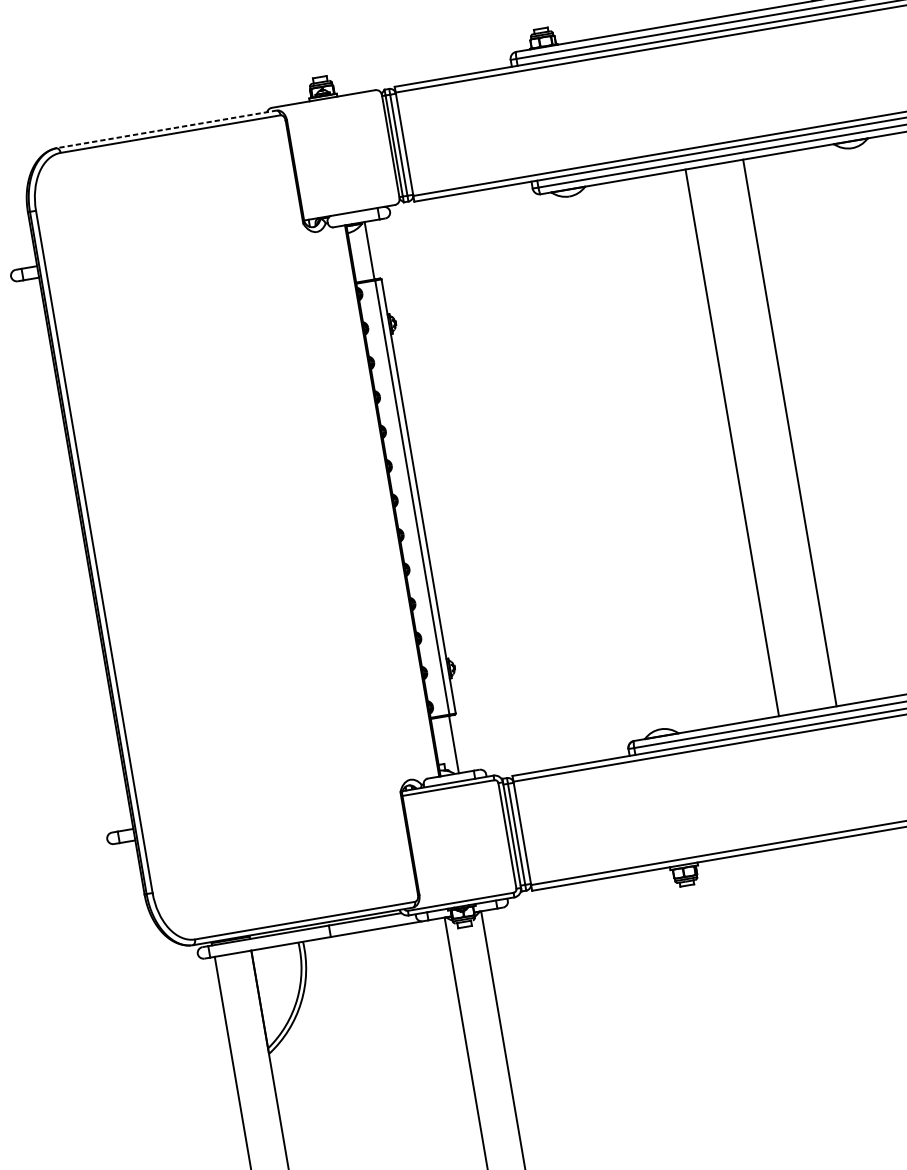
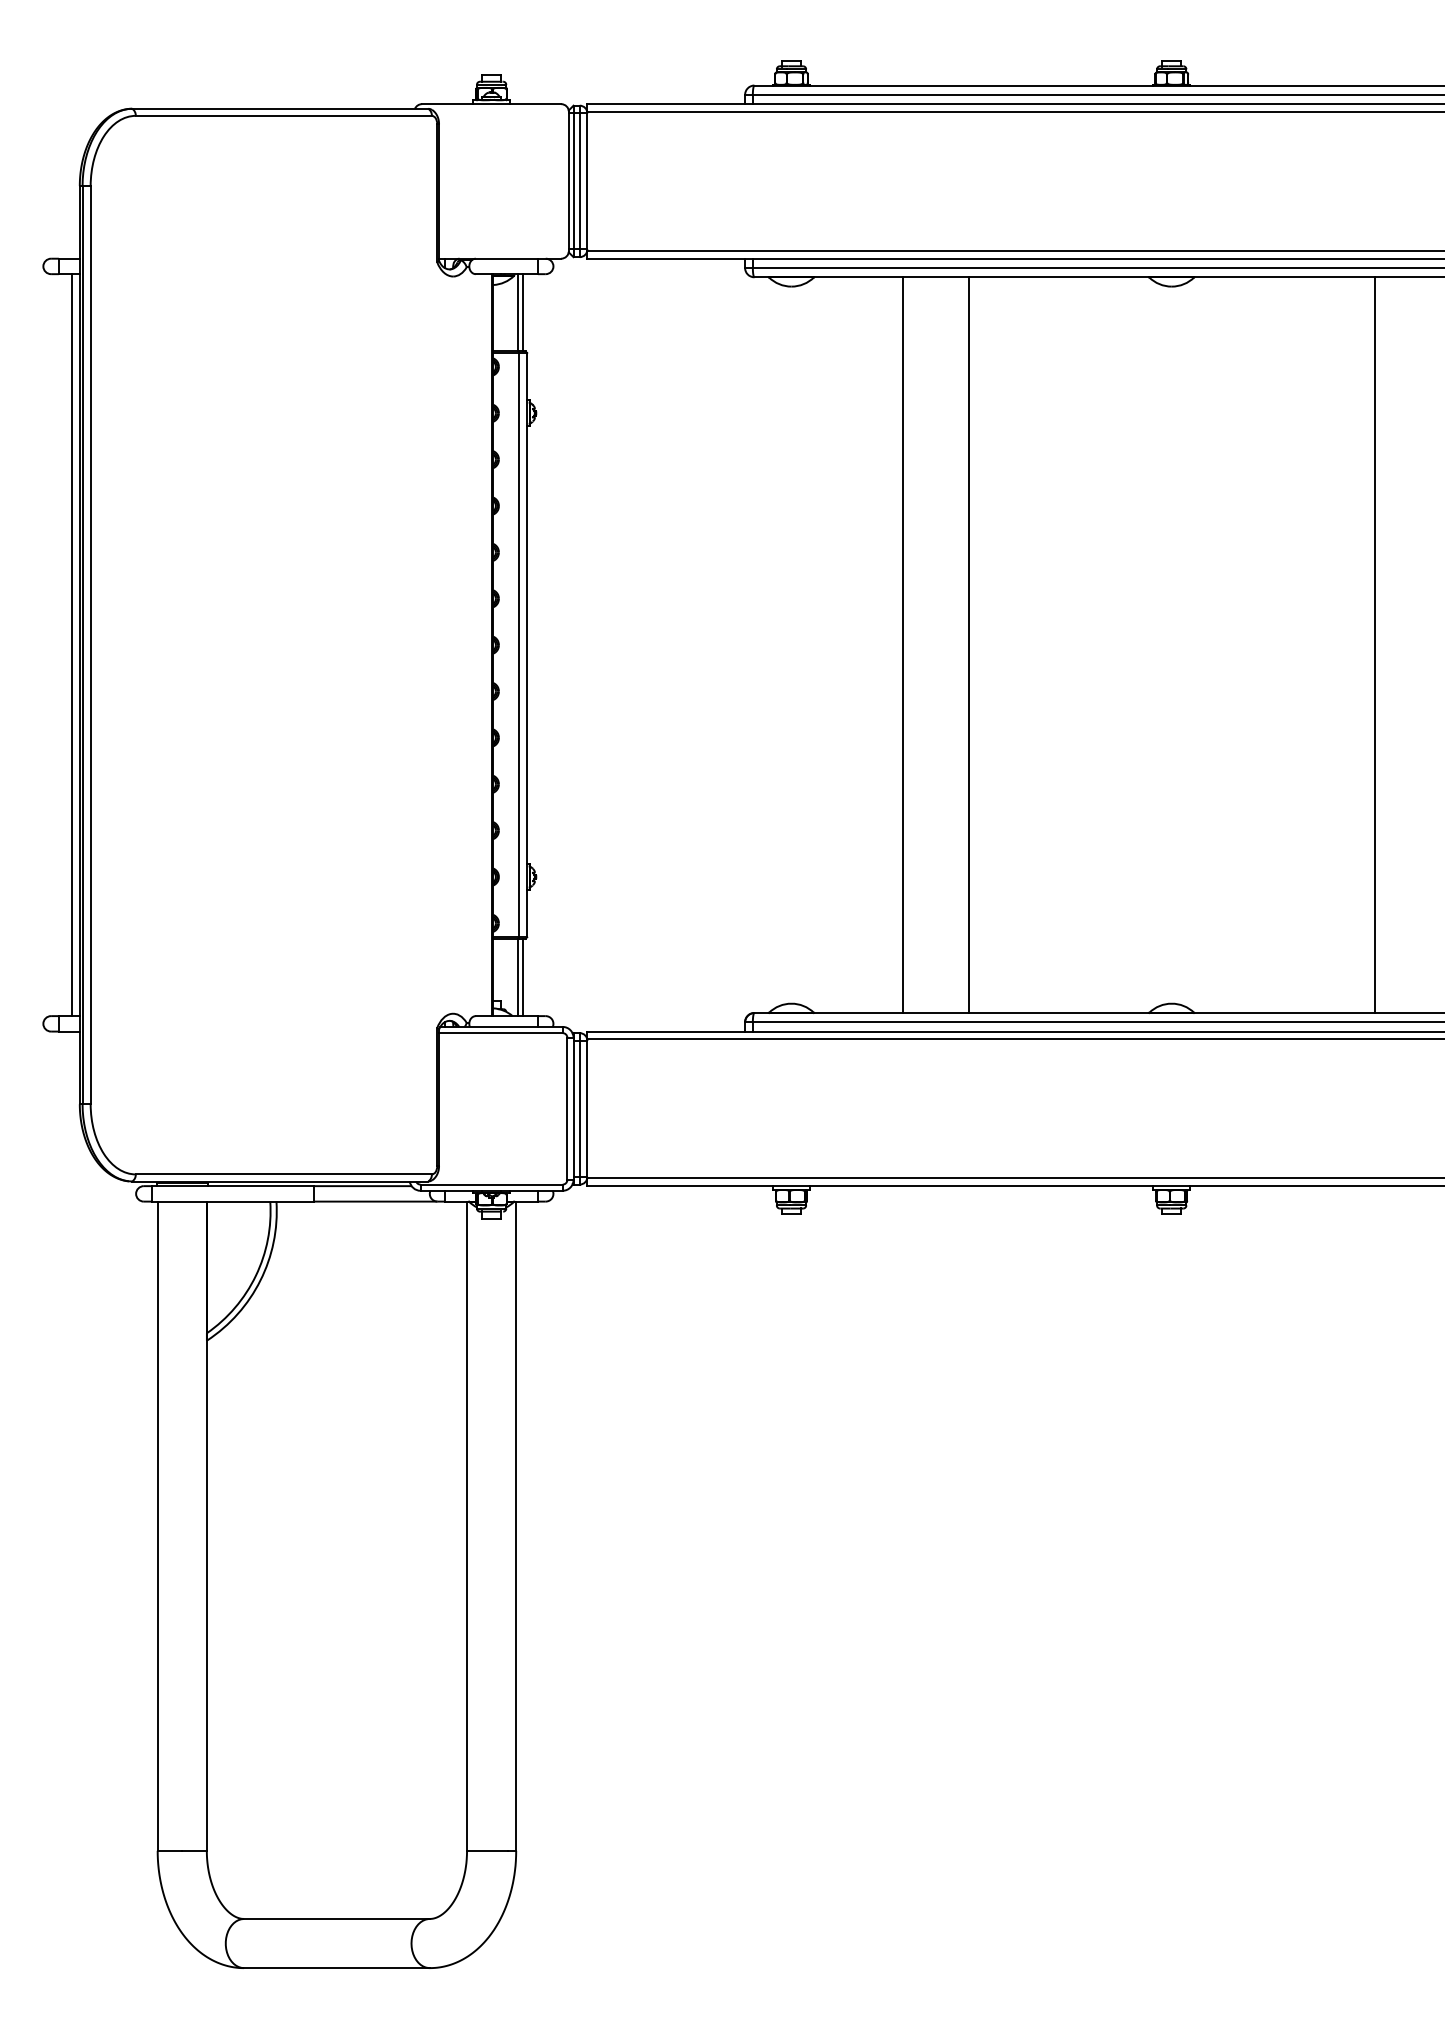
line: (166, 129) -> (279, 108), dashed -> solid
line: (372, 249) -> (522, 312), added
line: (789, 433) -> (968, 645), moved
line: (732, 443) -> (903, 645), moved
line: (80, 554) -> (72, 645), added
line: (457, 744) -> (522, 977), added

